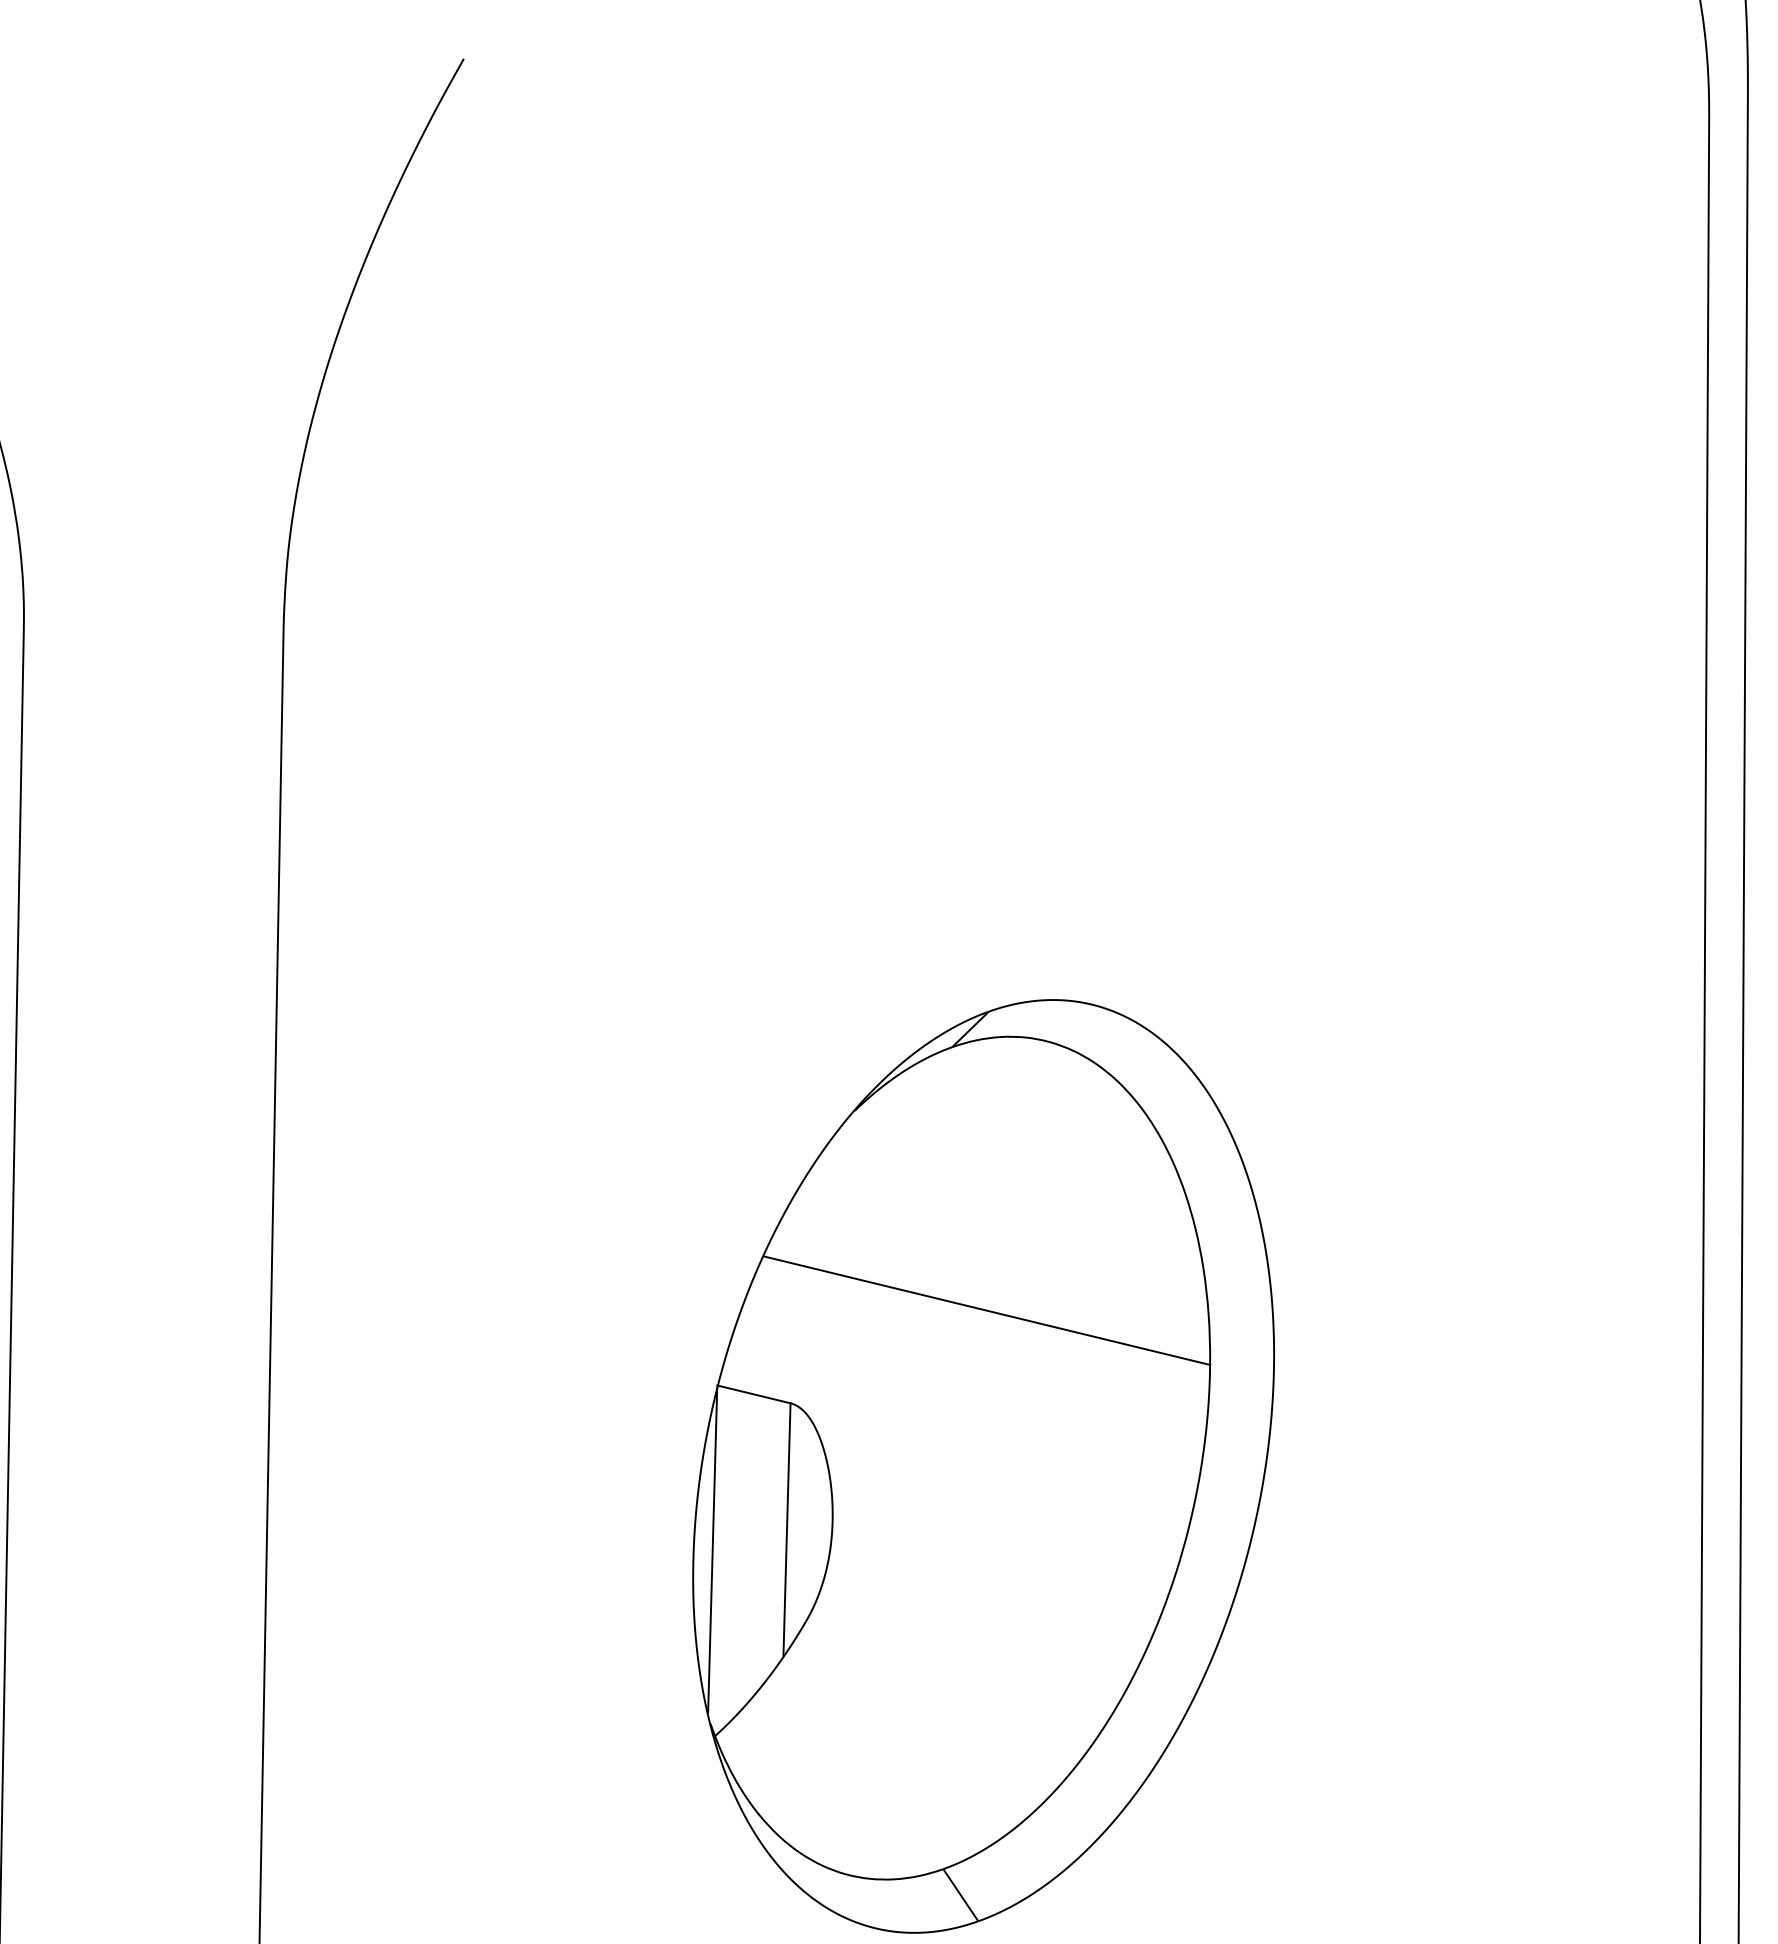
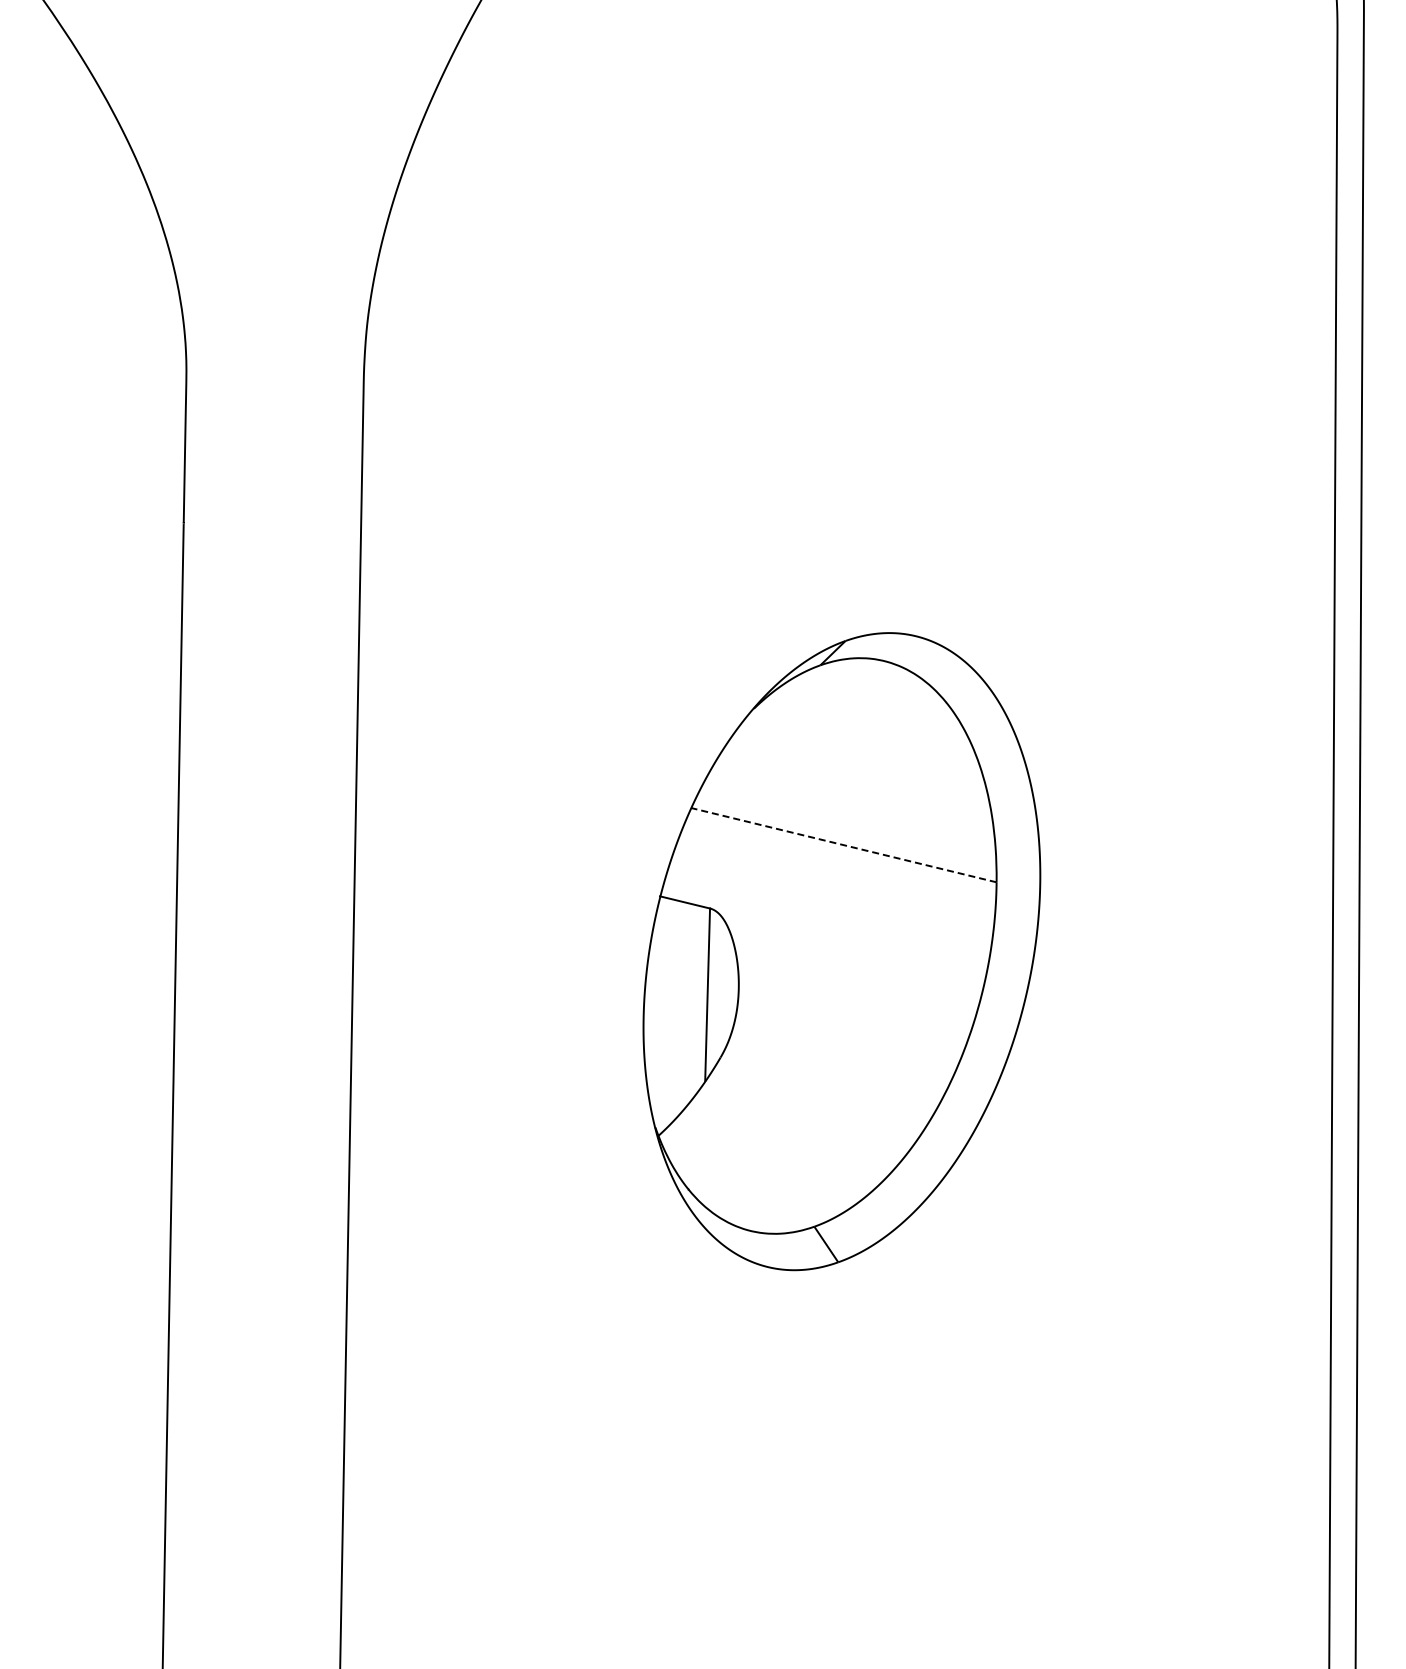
line: (987, 1311) -> (844, 845), solid -> dashed
line: (712, 1549) -> (656, 1008), removed

